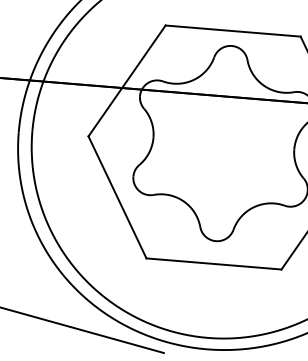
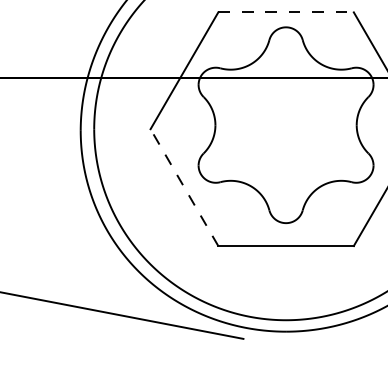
line: (233, 31) -> (286, 12), solid -> dashed
line: (117, 197) -> (184, 187), solid -> dashed

